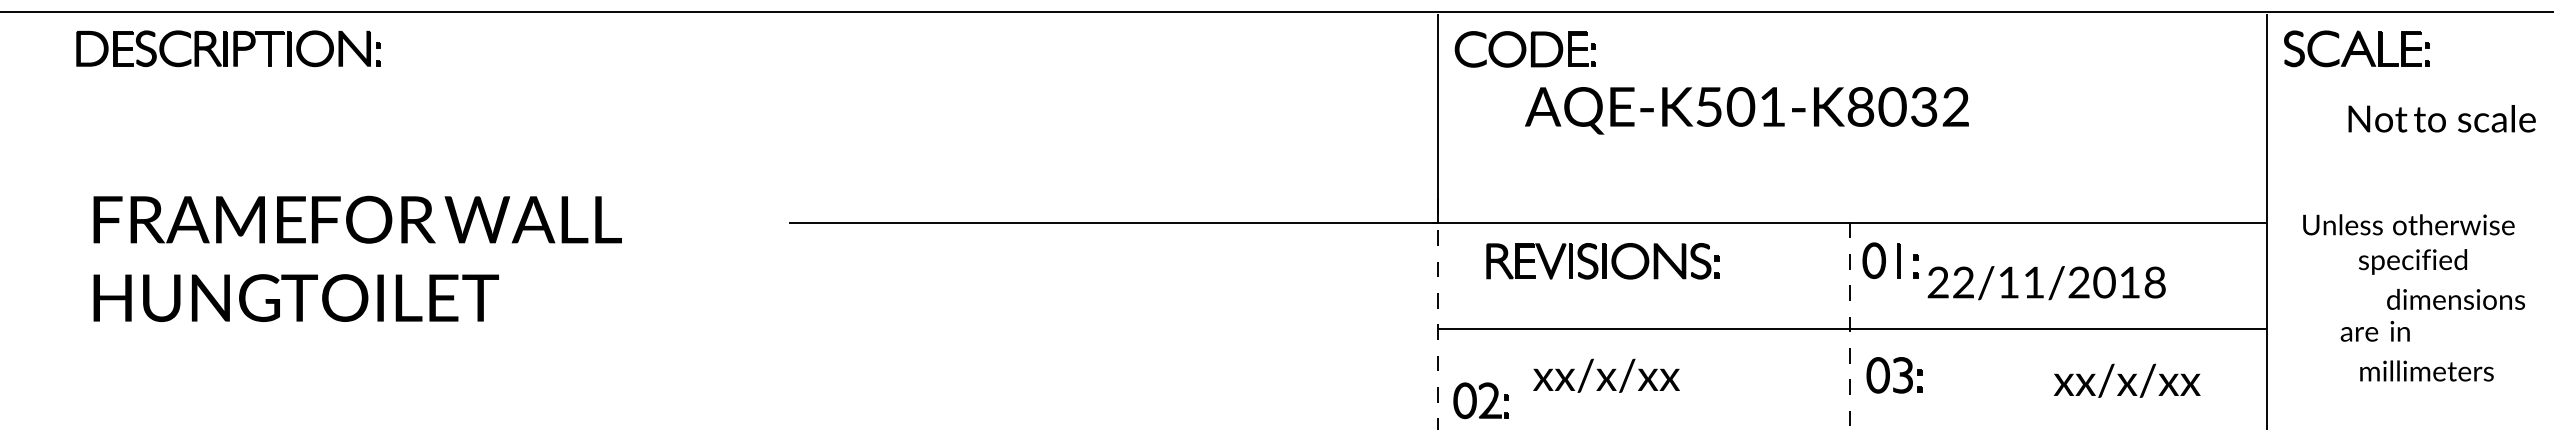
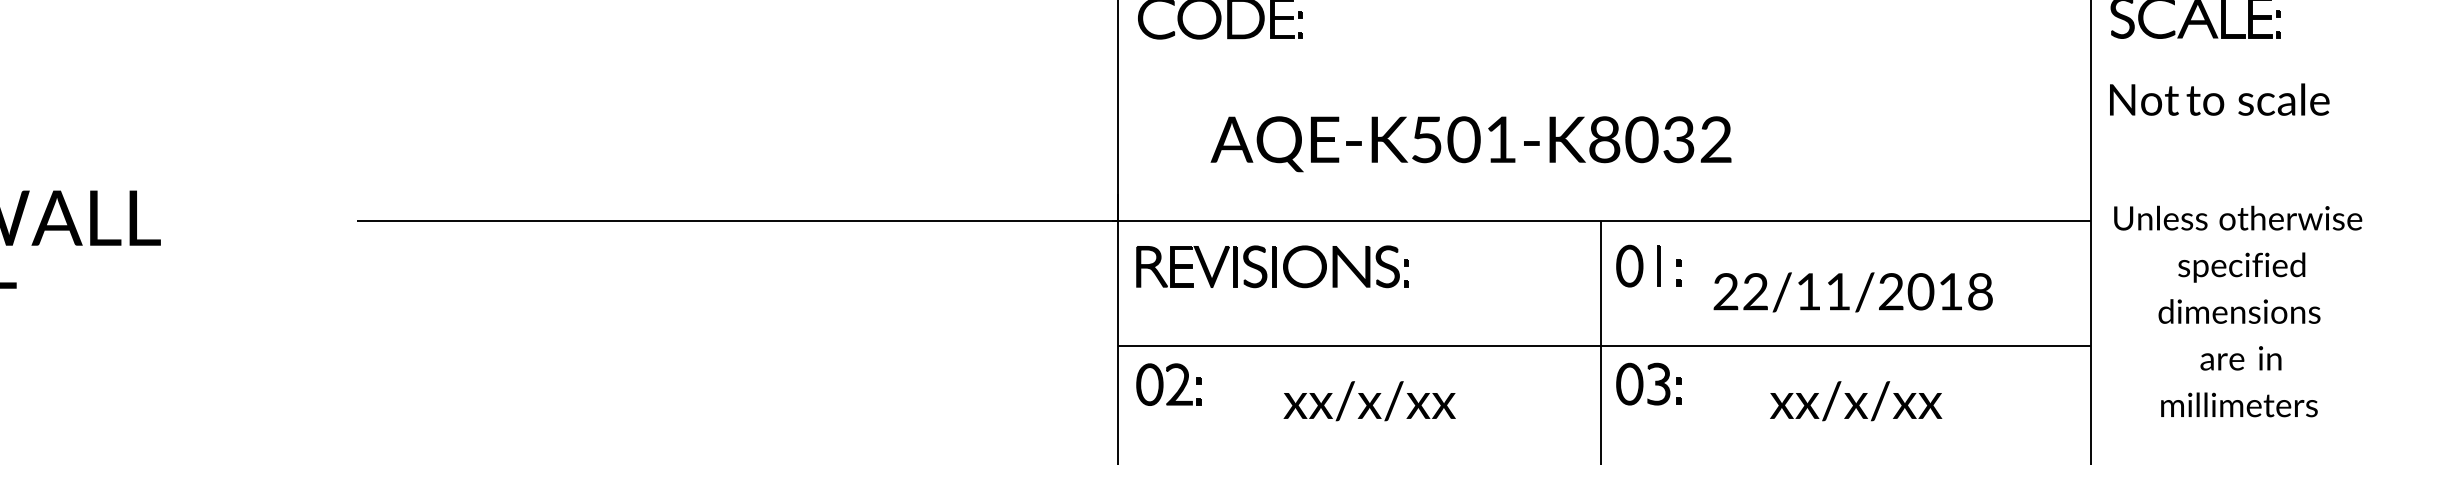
text: (1746, 110) -> (1470, 143), moved
text: (2441, 118) -> (2218, 99), moved
text: (2408, 224) -> (2237, 217), moved
part: (1602, 261) -> (1272, 267), moved
text: (2413, 261) -> (2242, 267), moved
text: (2046, 283) -> (1852, 292), moved
text: (2455, 298) -> (2238, 310), moved
line: (1437, 314) -> (1117, 329), dashed -> solid
line: (1849, 326) -> (1600, 343), dashed -> solid
text: (2374, 331) -> (2240, 358), moved
text: (2426, 370) -> (2238, 404), moved
text: (1606, 375) -> (1369, 400), moved
part: (1894, 375) -> (1648, 384), moved
text: (2126, 380) -> (1855, 400), moved
part: (1480, 400) -> (1167, 384), moved

